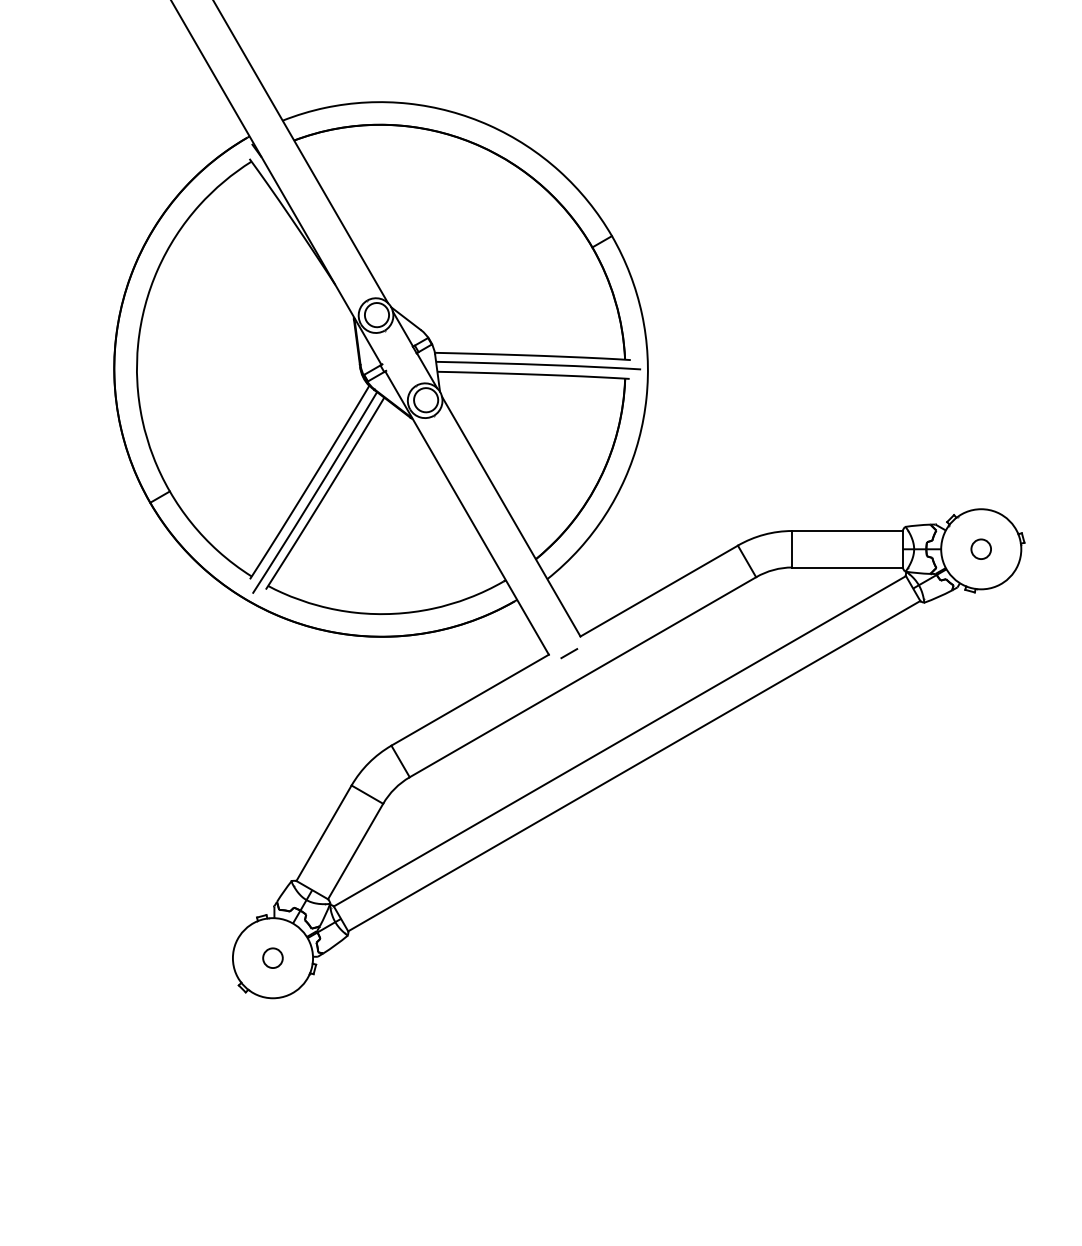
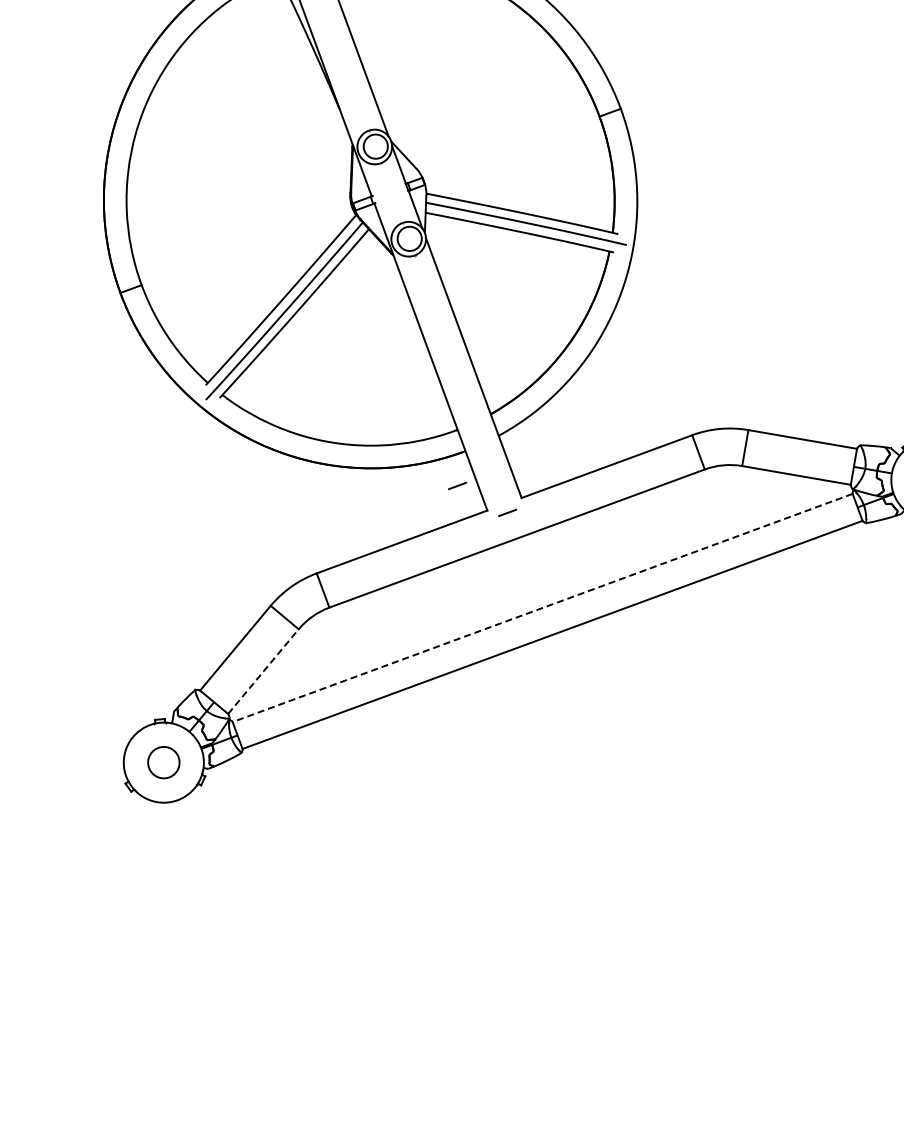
line: (515, 635) -> (457, 485), added
line: (619, 741) -> (542, 608), solid -> dashed
line: (355, 851) -> (263, 671), solid -> dashed
circle: (272, 958) -> (163, 762), size x1.6

